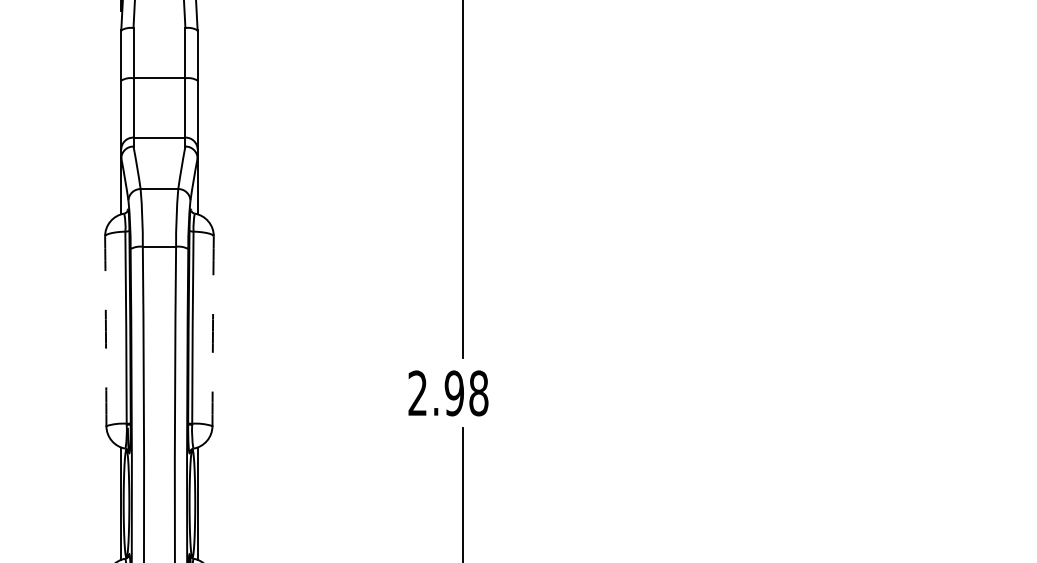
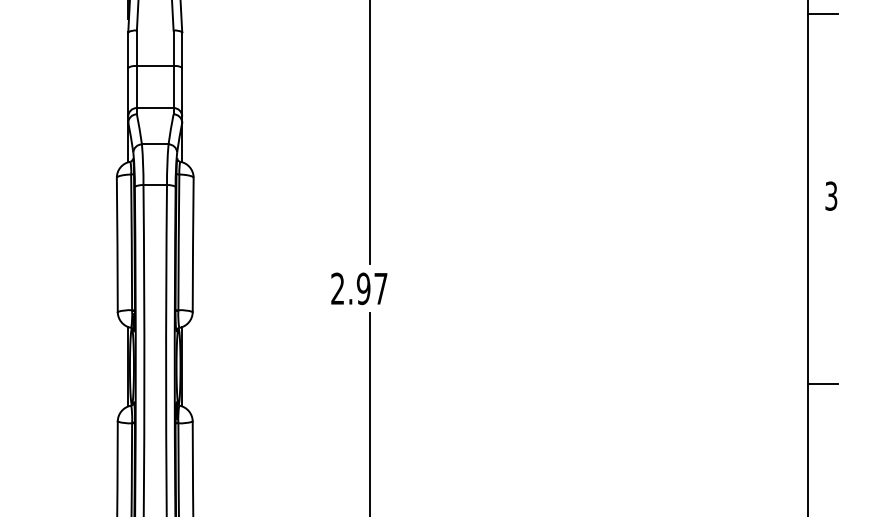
arc: (106, 330) -> (117, 244), dashed -> solid
arc: (213, 330) -> (193, 244), dashed -> solid
text: (478, 392) -> (380, 288), 2.98 -> 2.97

